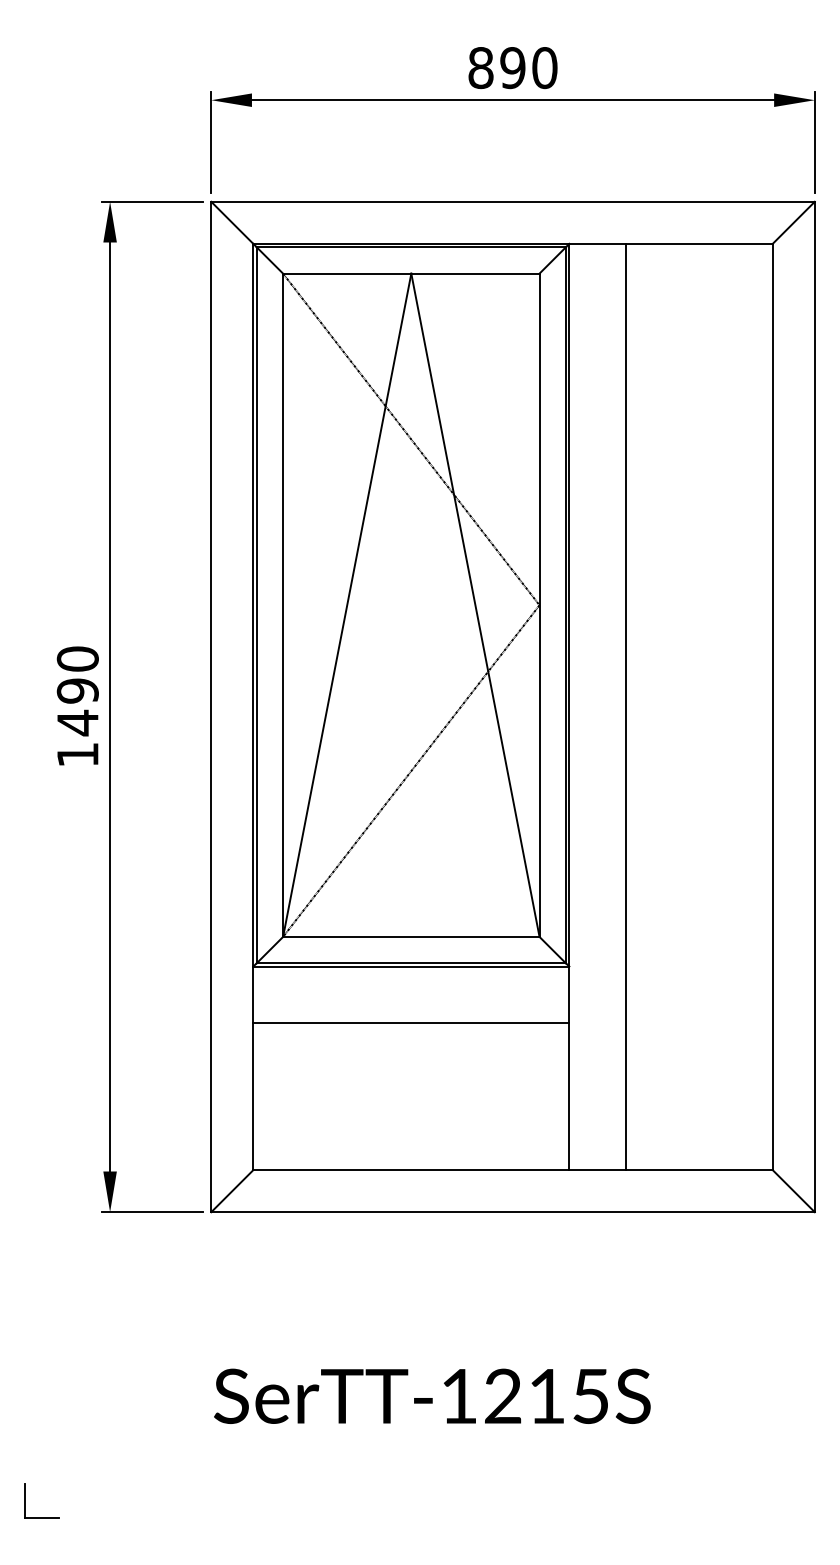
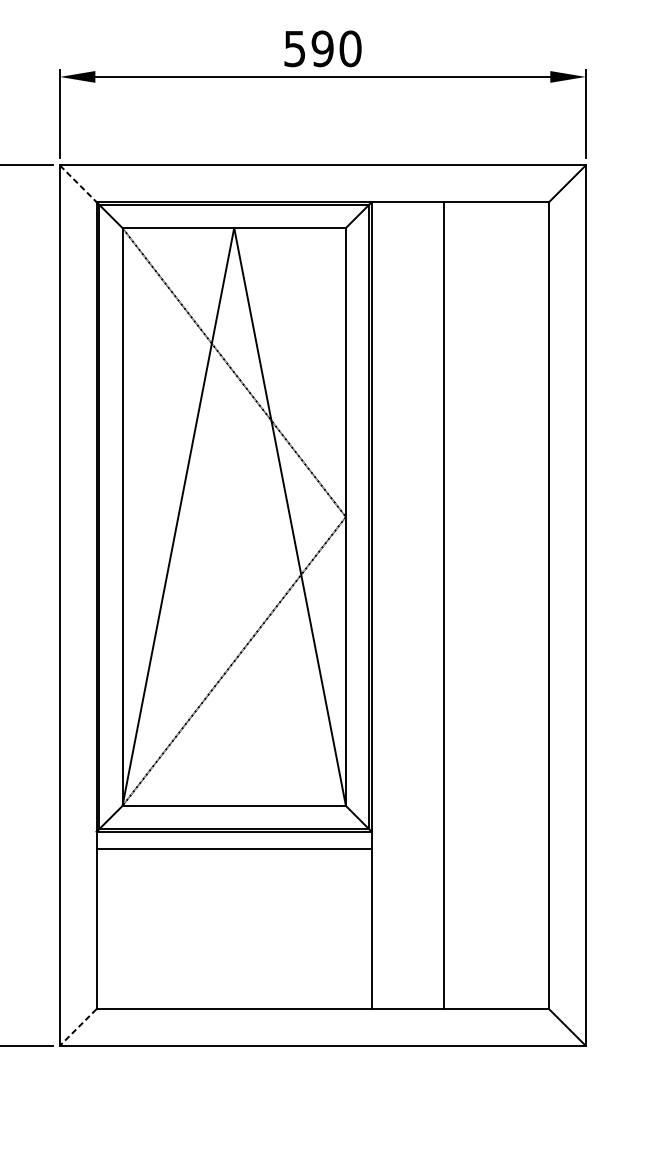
text: (480, 68) -> (294, 49), 890 -> 590
line: (232, 222) -> (78, 183), solid -> dashed
line: (626, 706) -> (444, 605), moved
line: (411, 1023) -> (234, 849), moved
line: (232, 1191) -> (78, 1027), solid -> dashed

